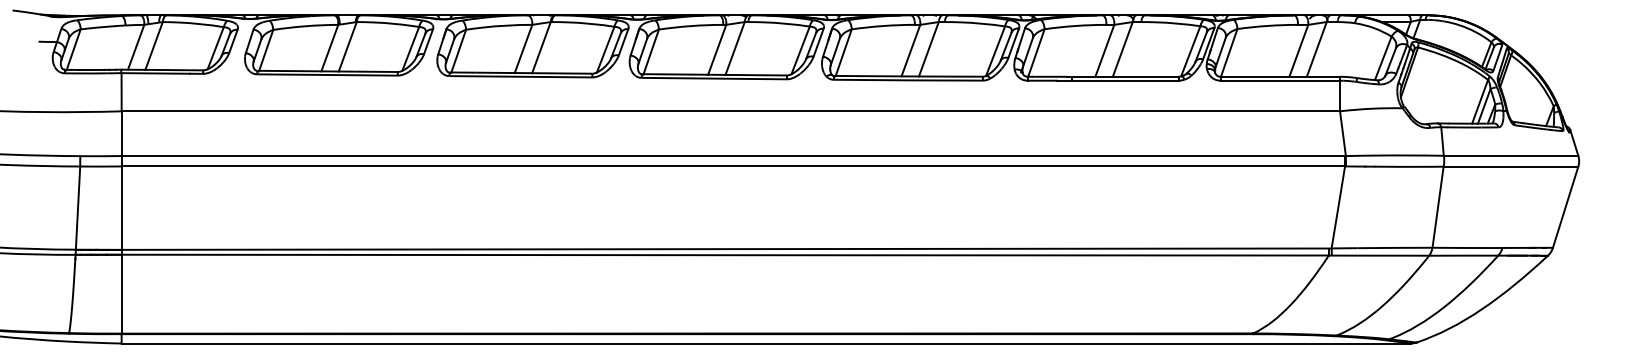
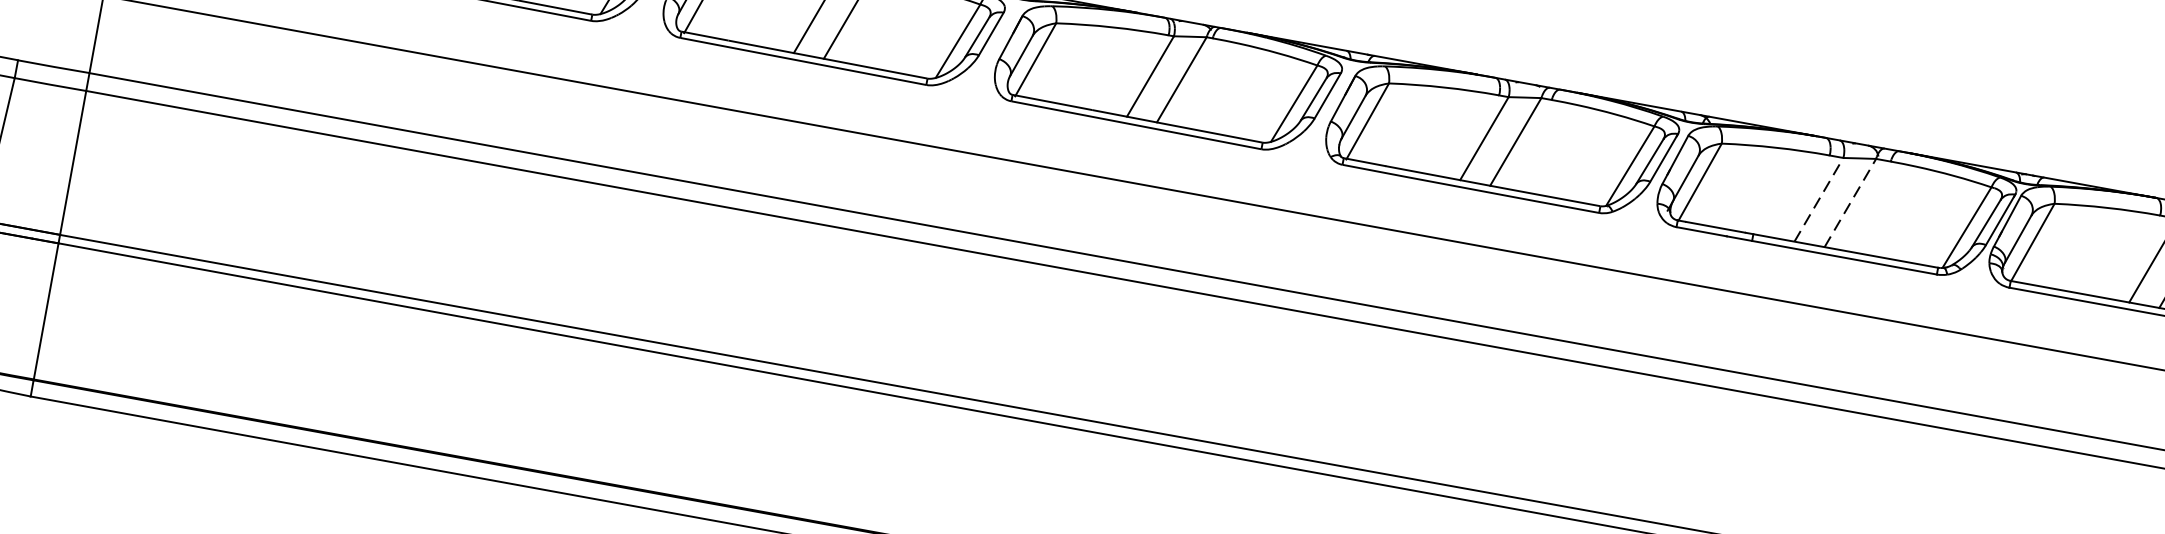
line: (1122, 48) -> (1850, 201), solid -> dashed
line: (1104, 50) -> (1818, 199), solid -> dashed

